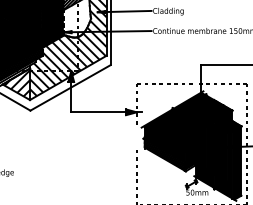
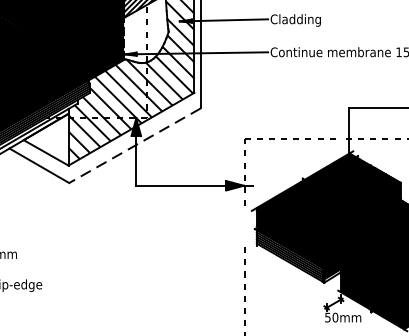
hatch: (17, 85) -> (47, 141), removed
line: (70, 88) -> (135, 146), solid -> dashed

